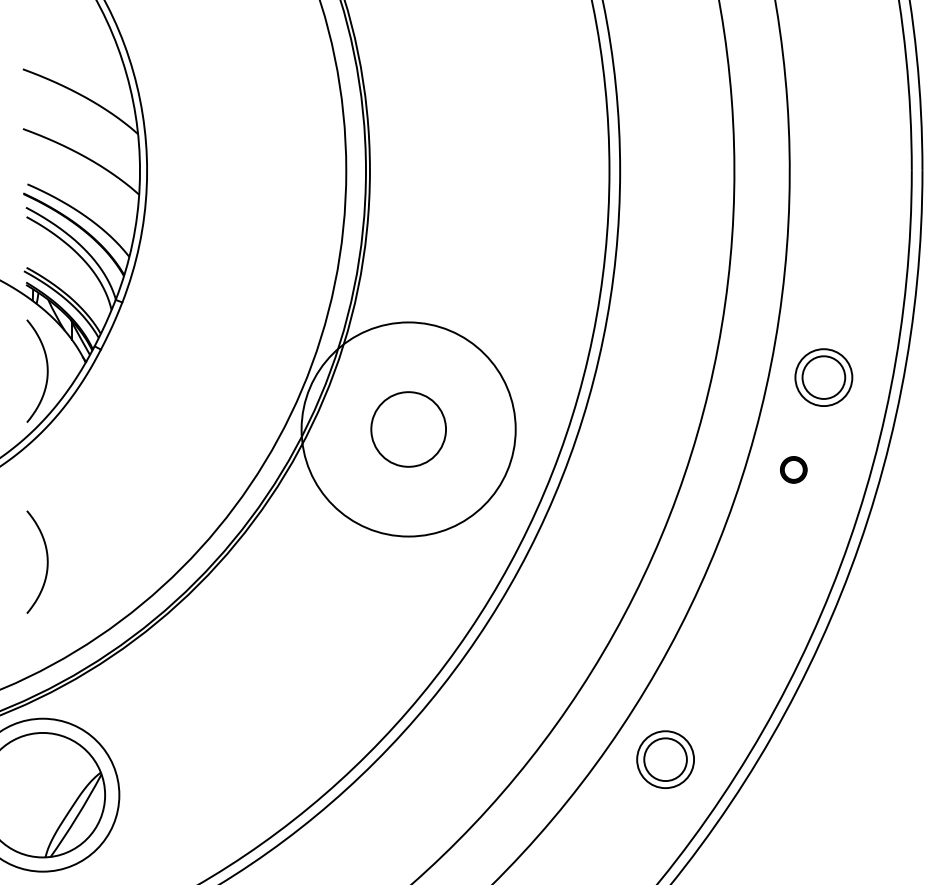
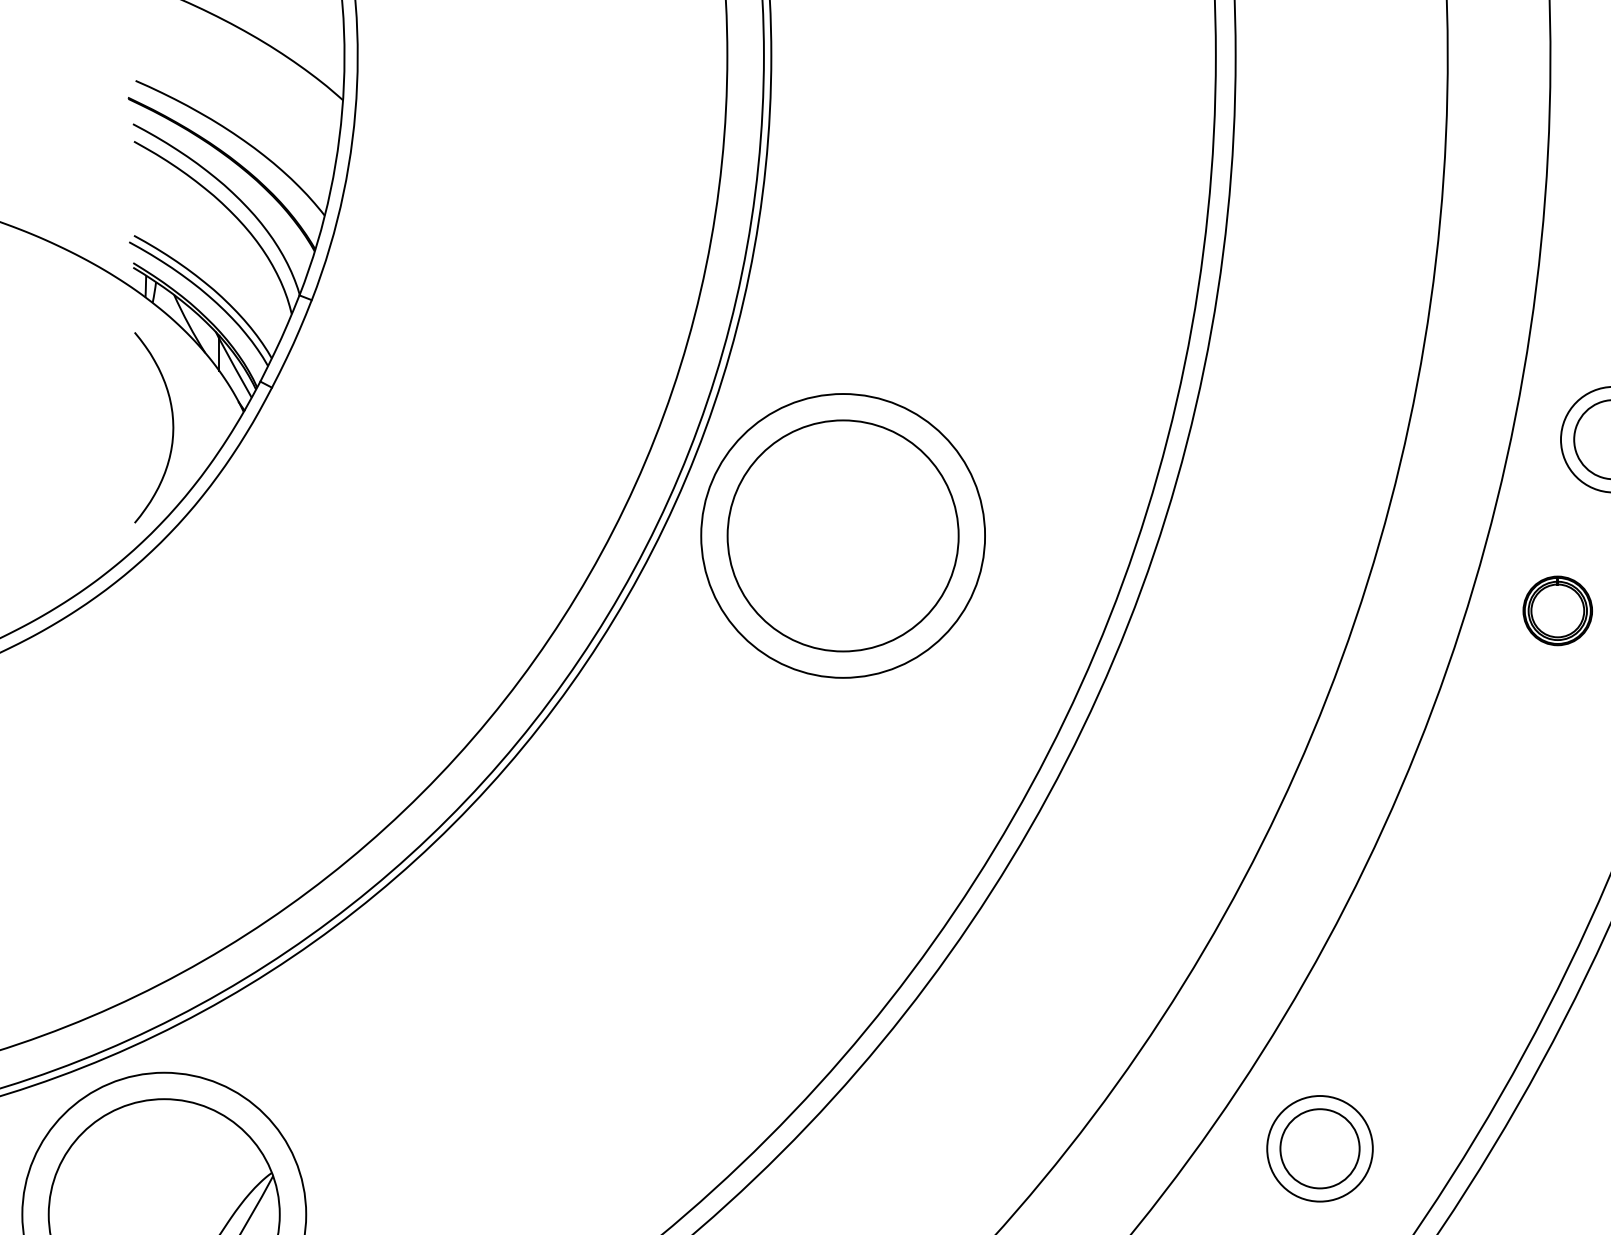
circle: (408, 429) -> (842, 535), size x0.71
circle: (408, 429) -> (842, 535), size x1.67
part: (793, 469) -> (1557, 610), size x1.43
curve: (46, 561) -> (170, 780), removed

